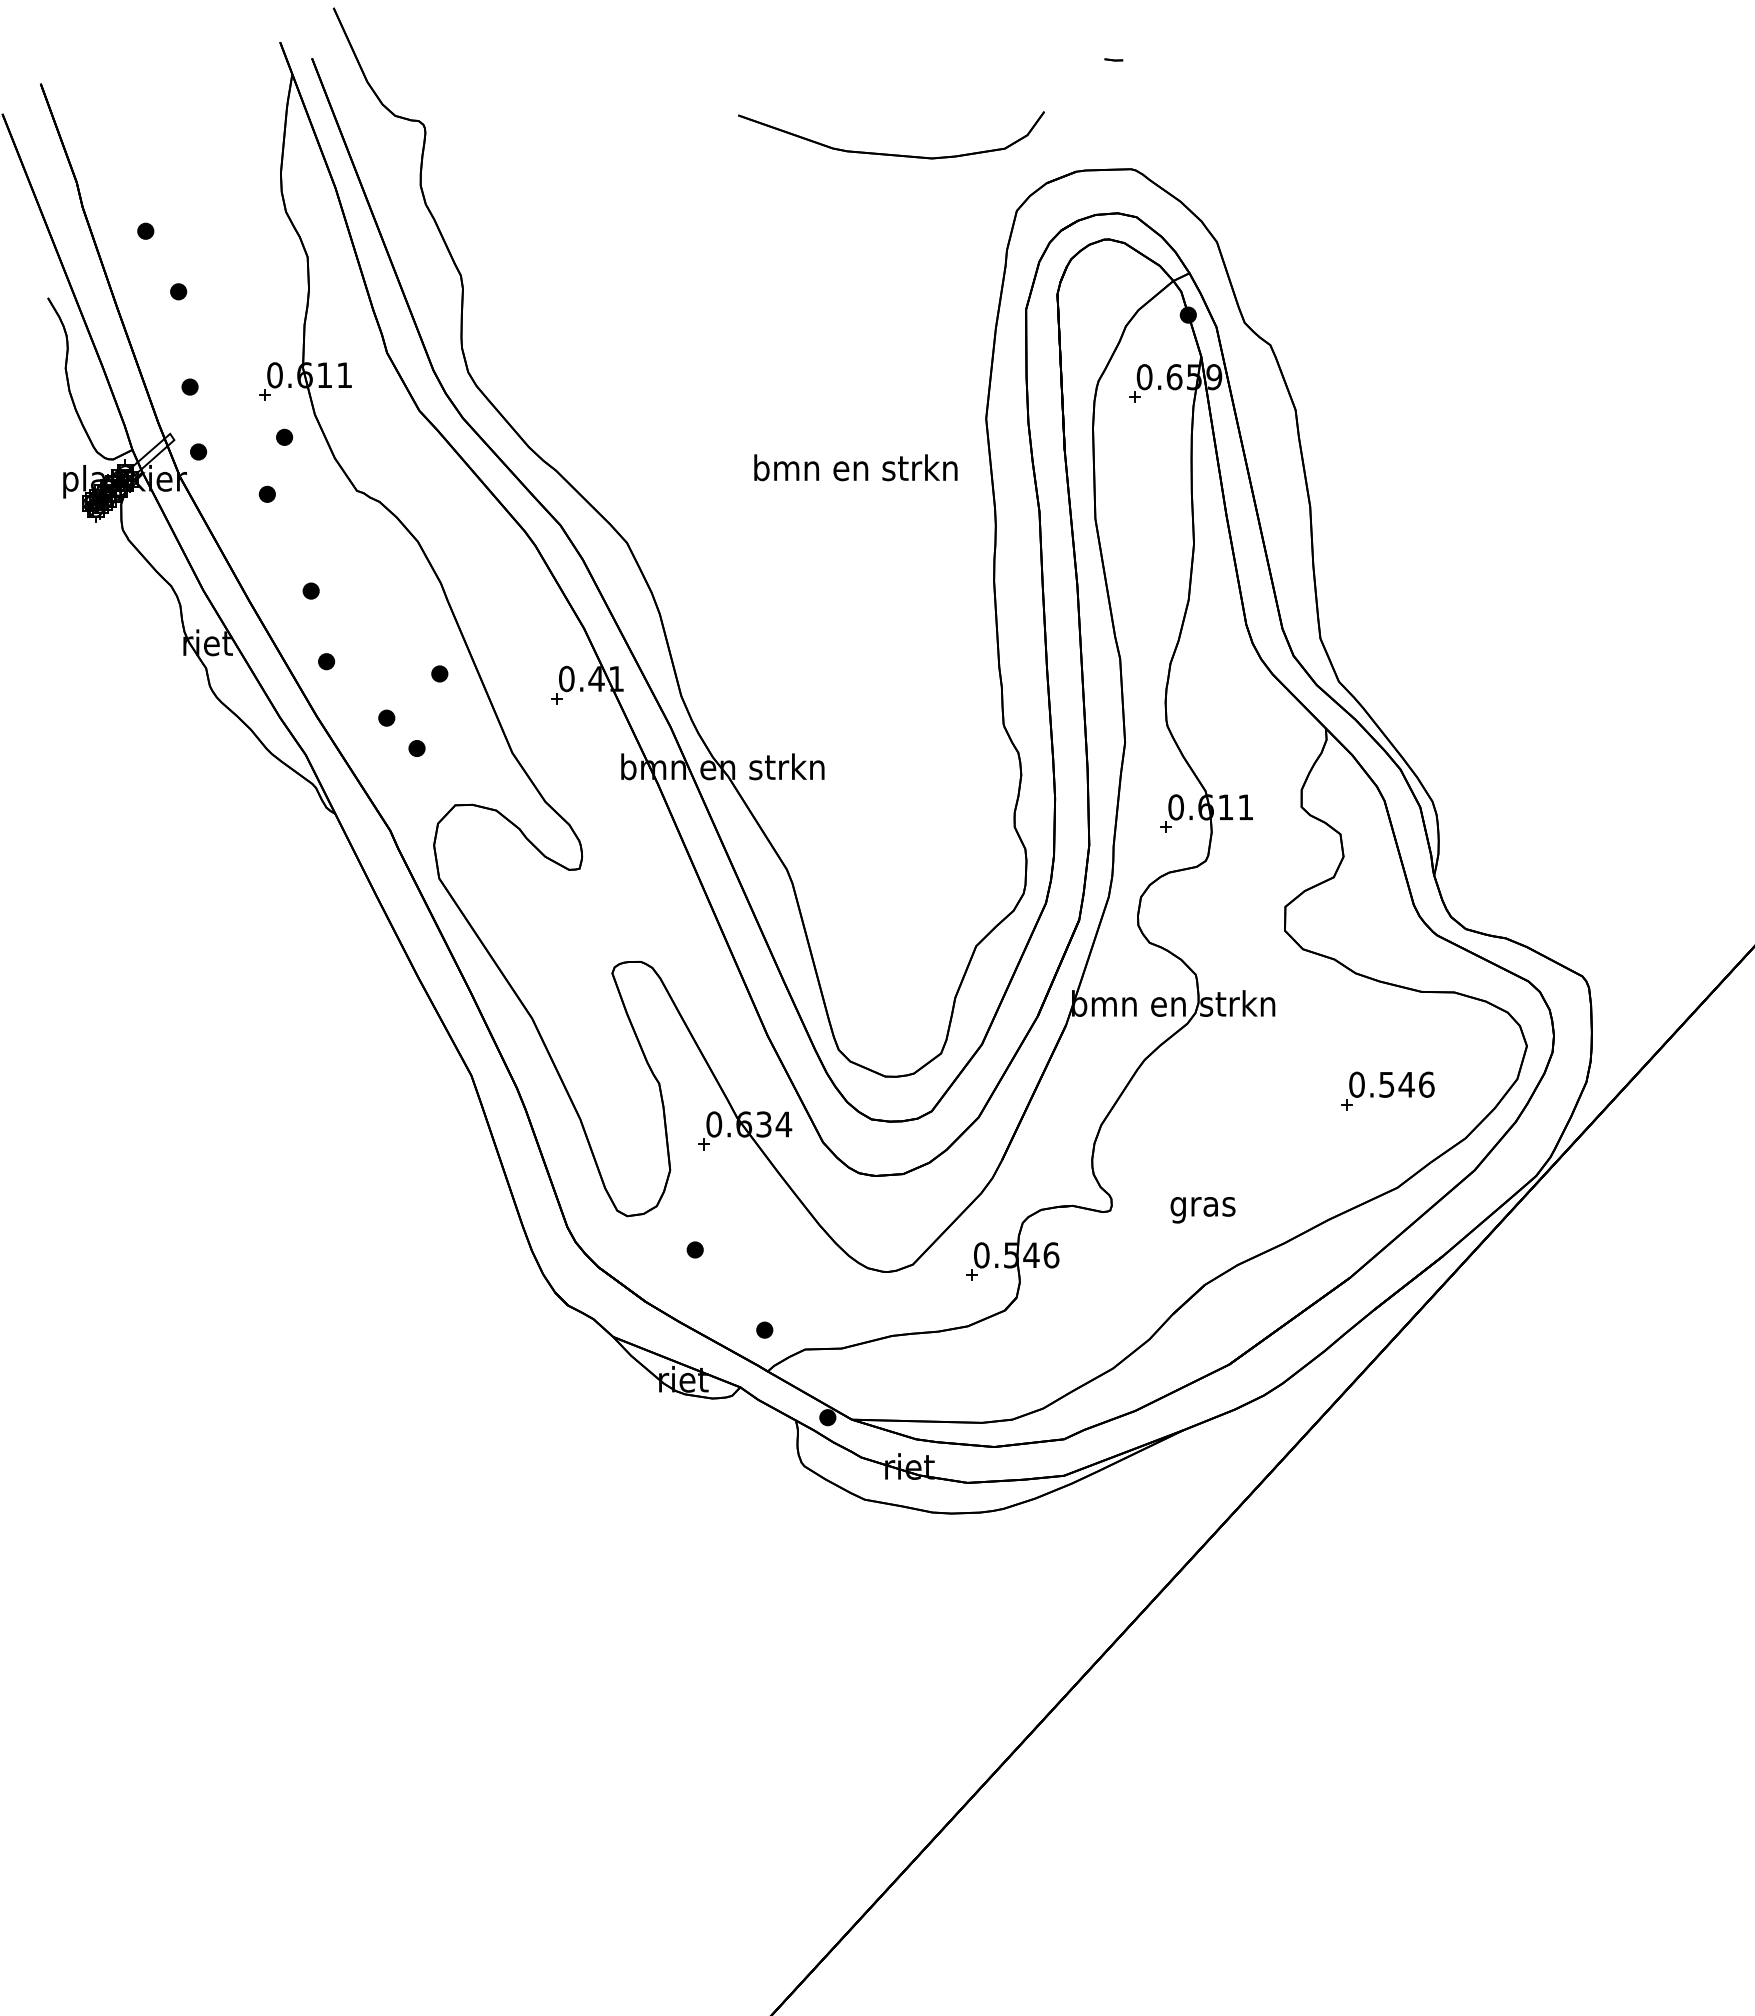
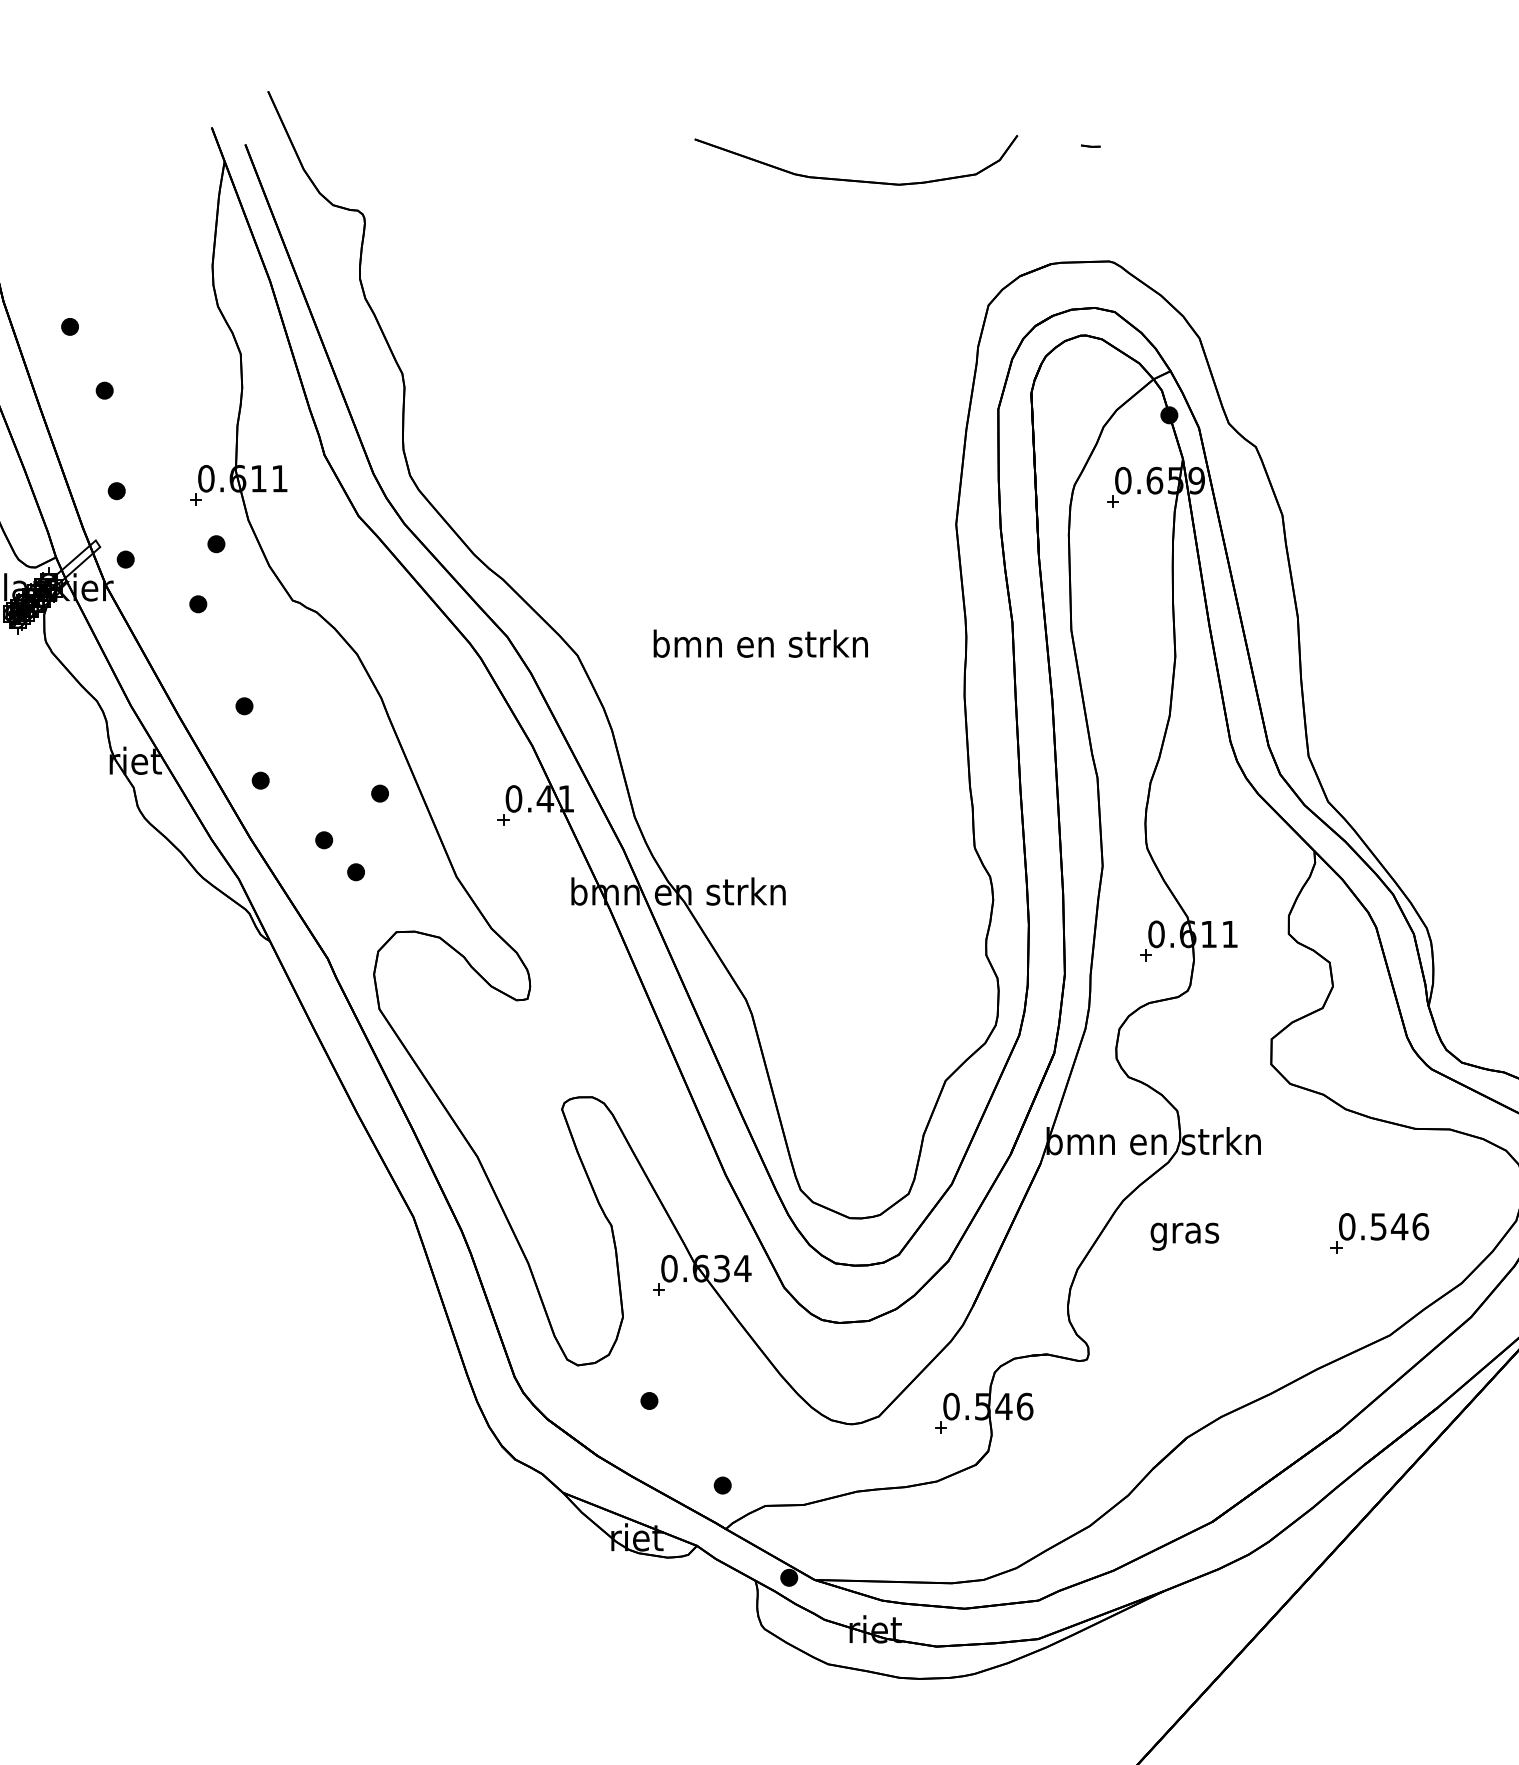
part: (889, 153) -> (854, 179), moved
text: (855, 467) -> (760, 643), moved
text: (1202, 1210) -> (1184, 1237), moved

